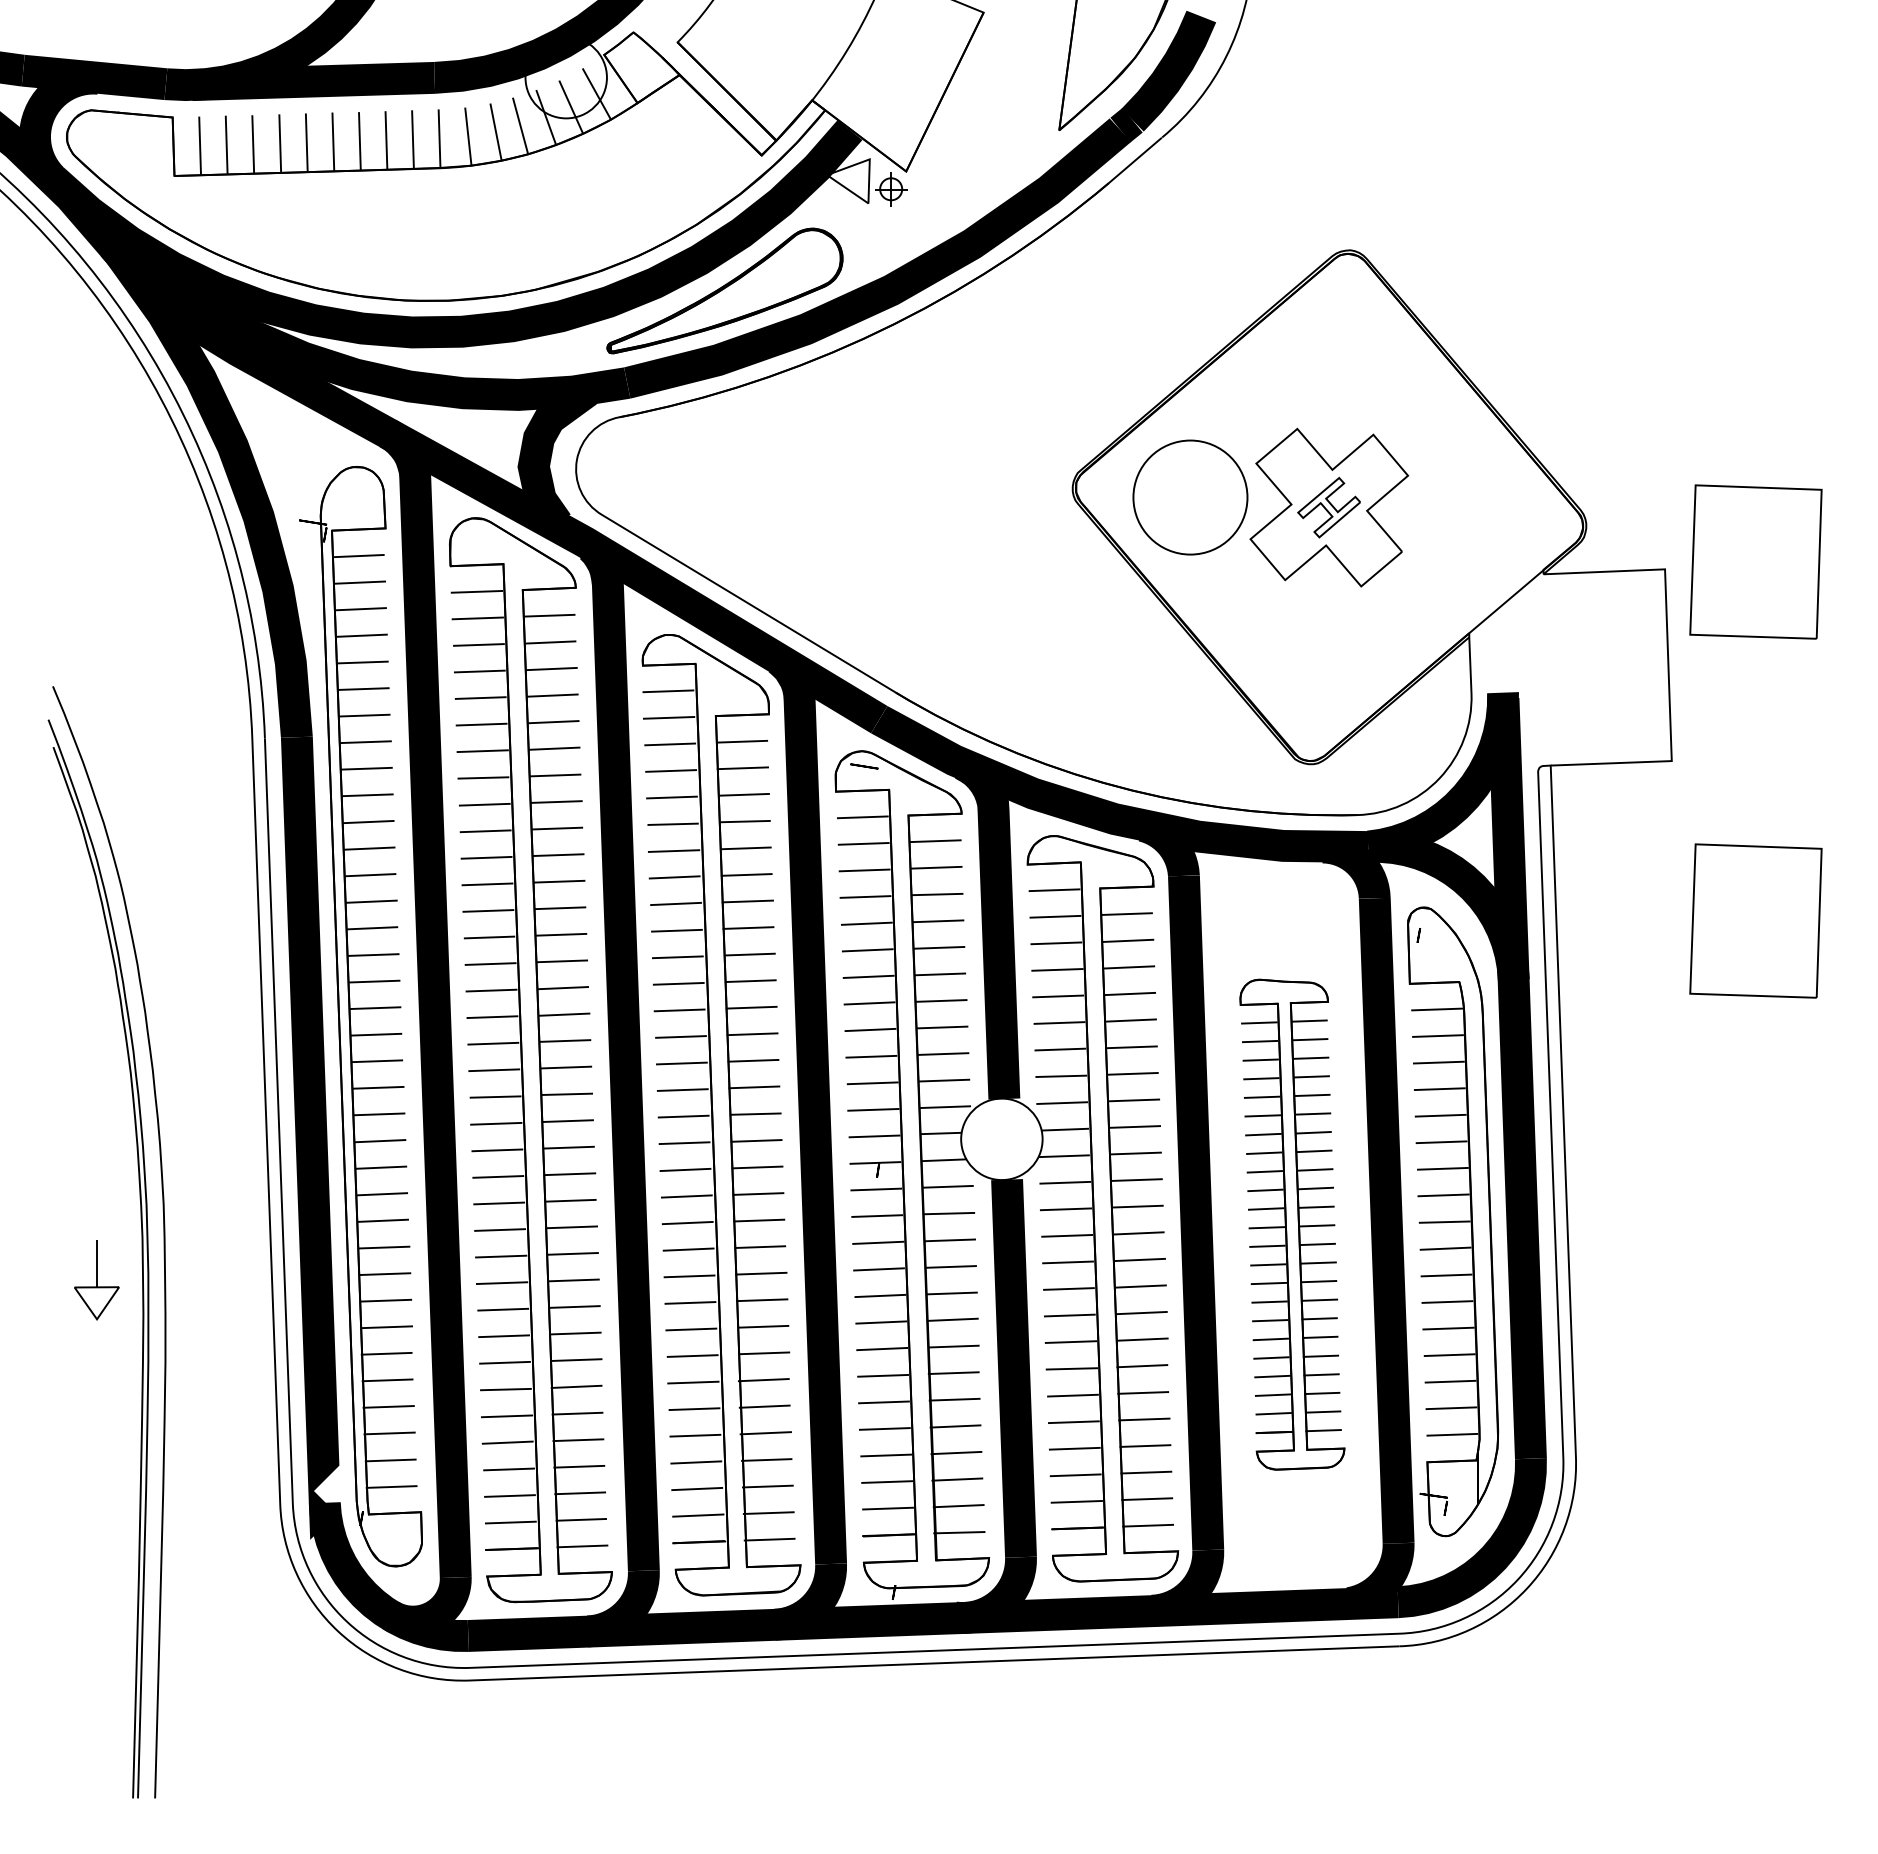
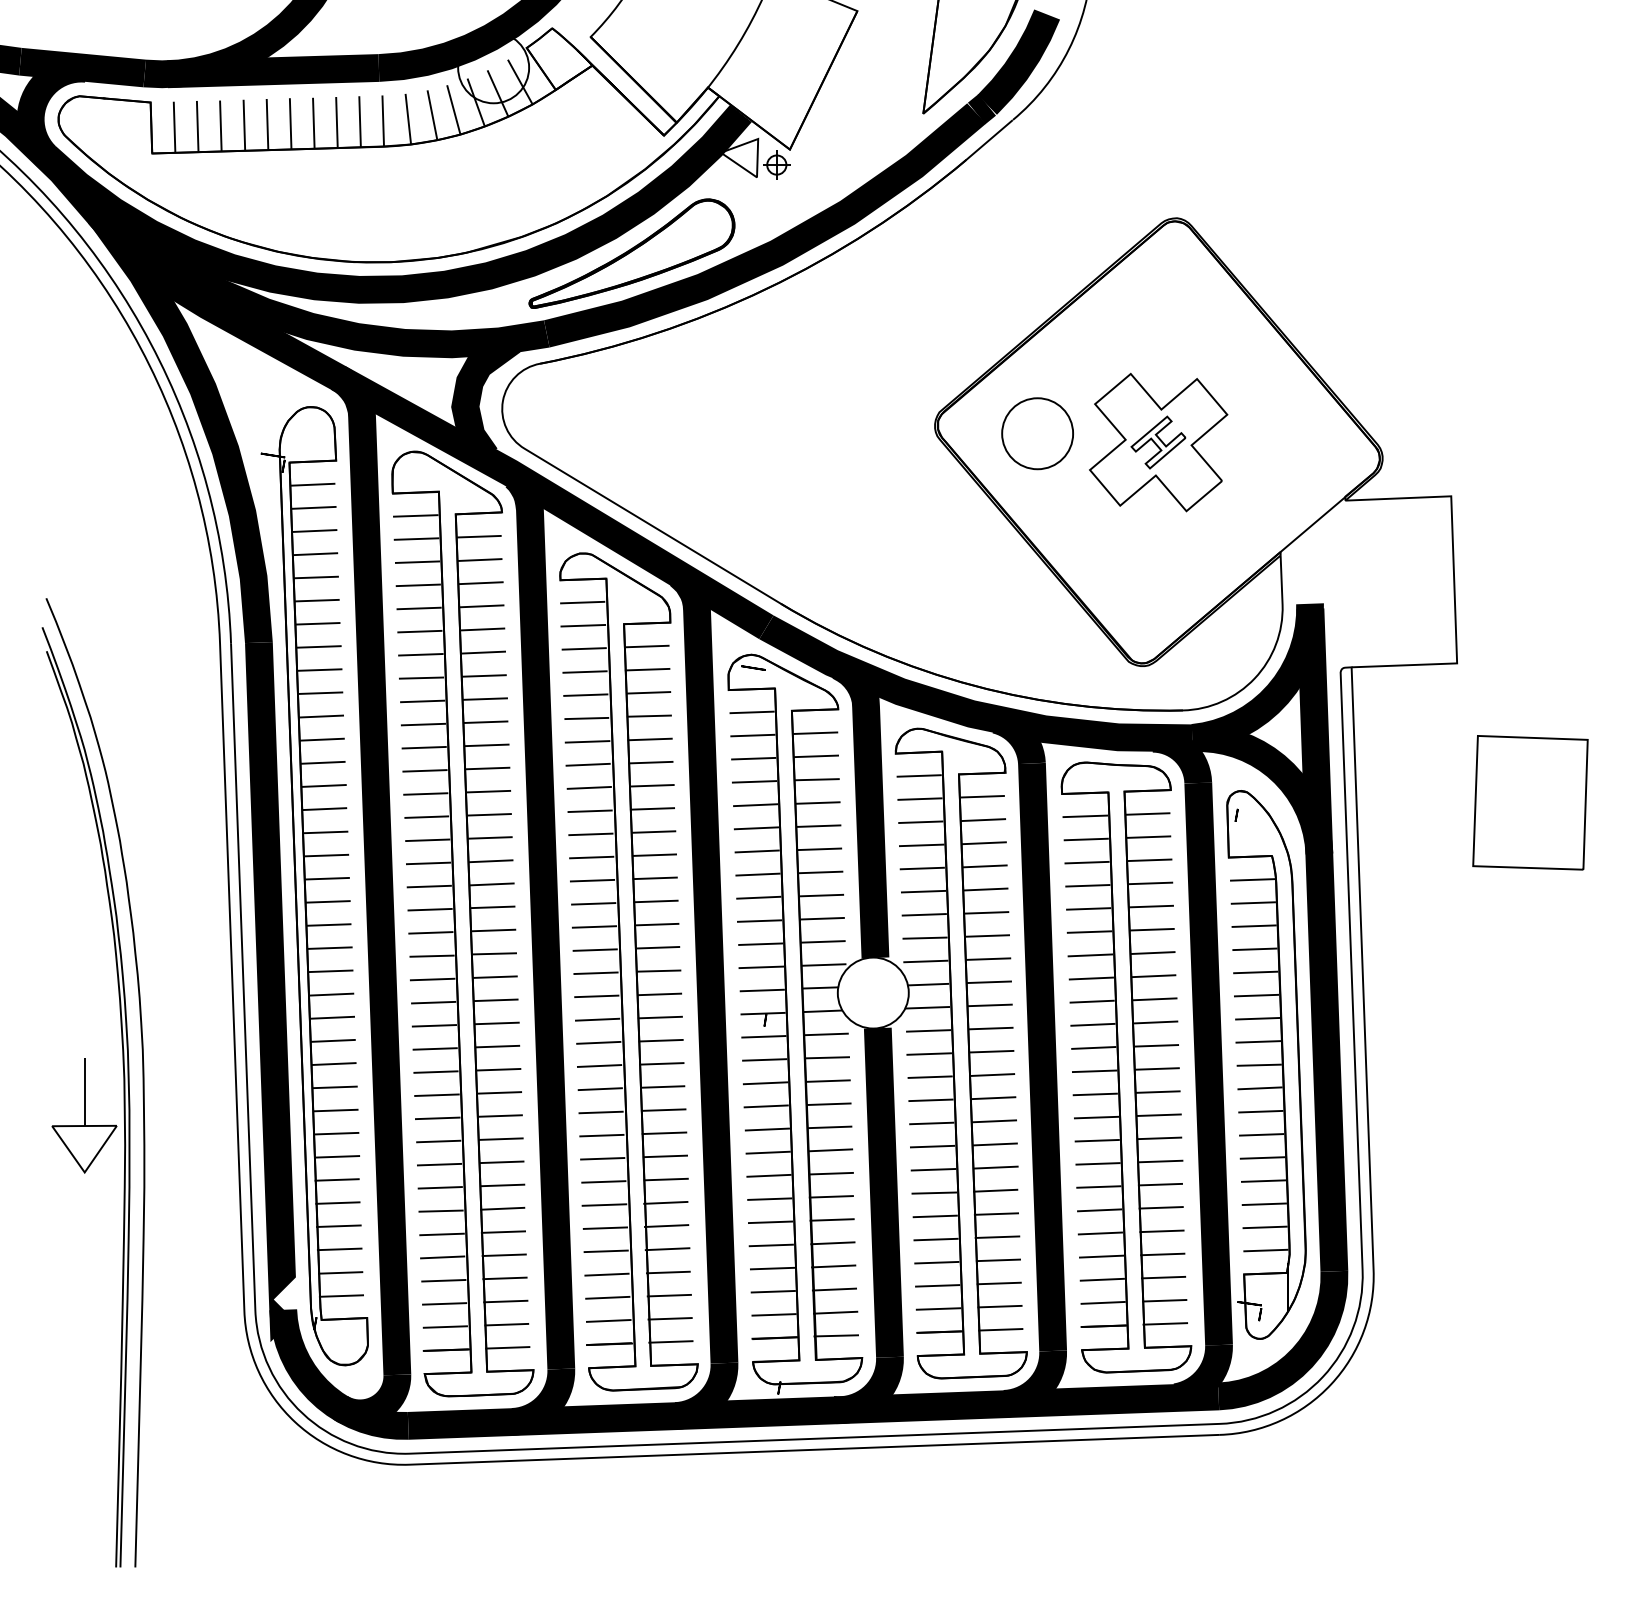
circle: (1190, 497) -> (1037, 433), size x0.71
part: (1755, 561) -> (1530, 489), removed
part: (1292, 1224) -> (1126, 1067), size x1.43
part: (96, 1280) -> (84, 1116), size x1.67

